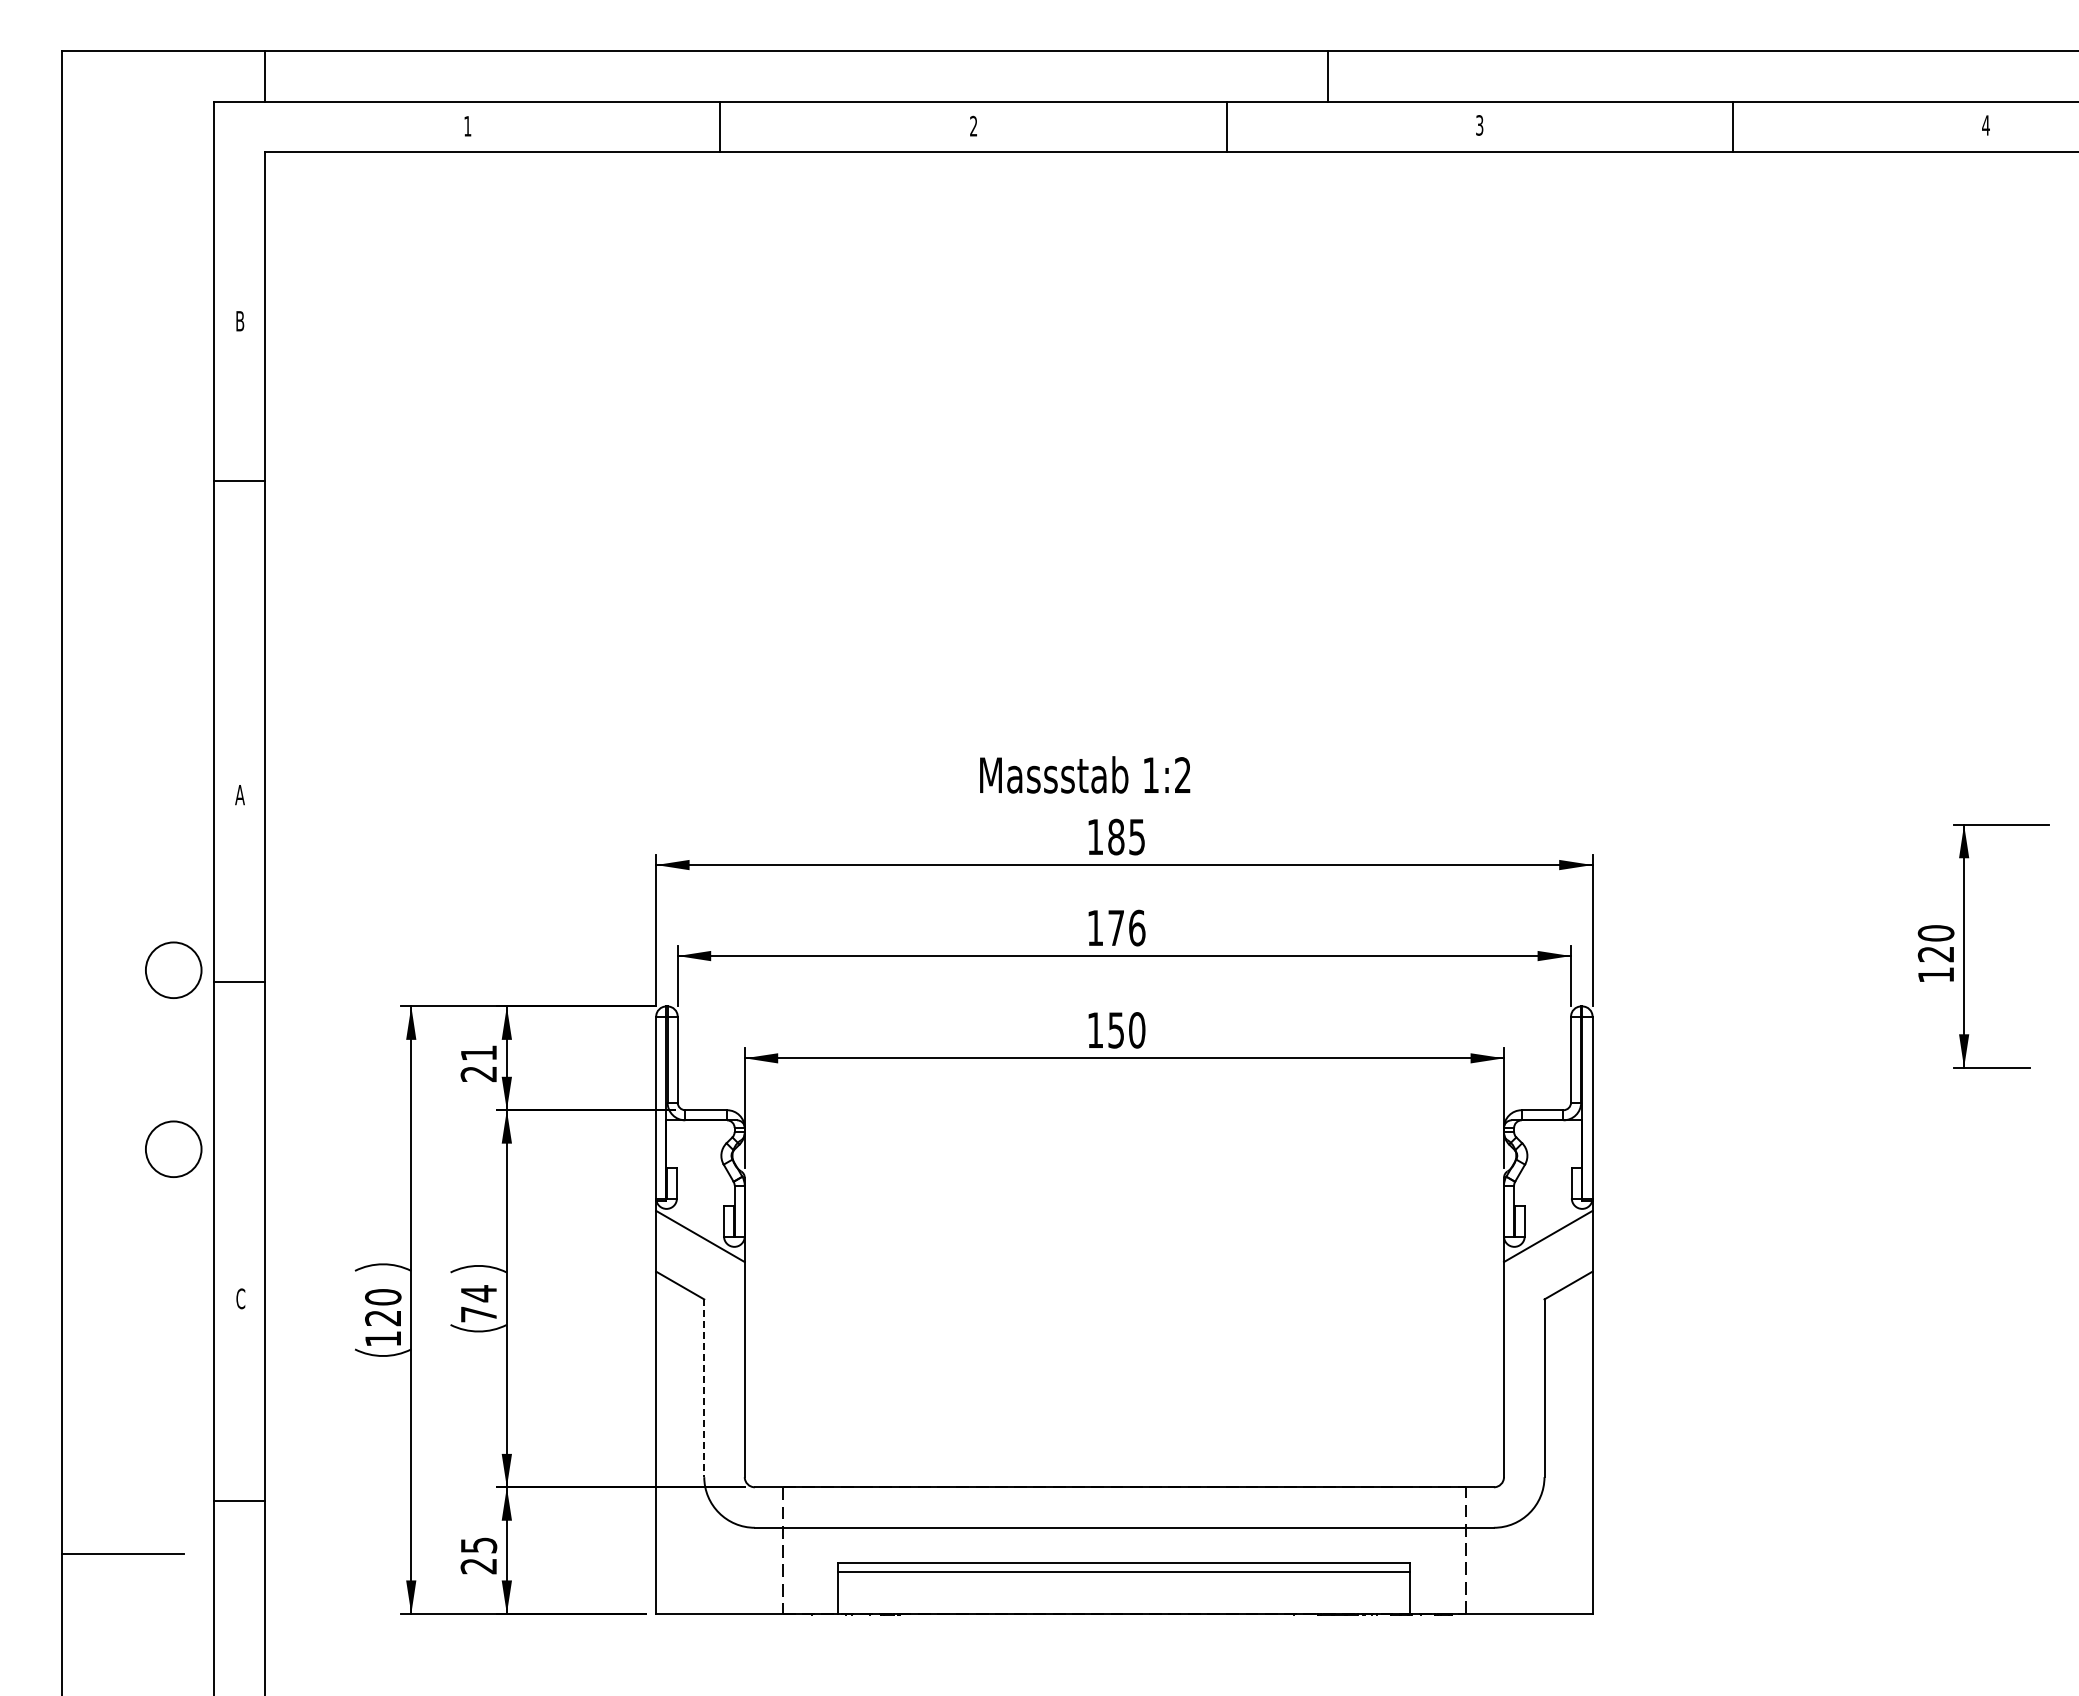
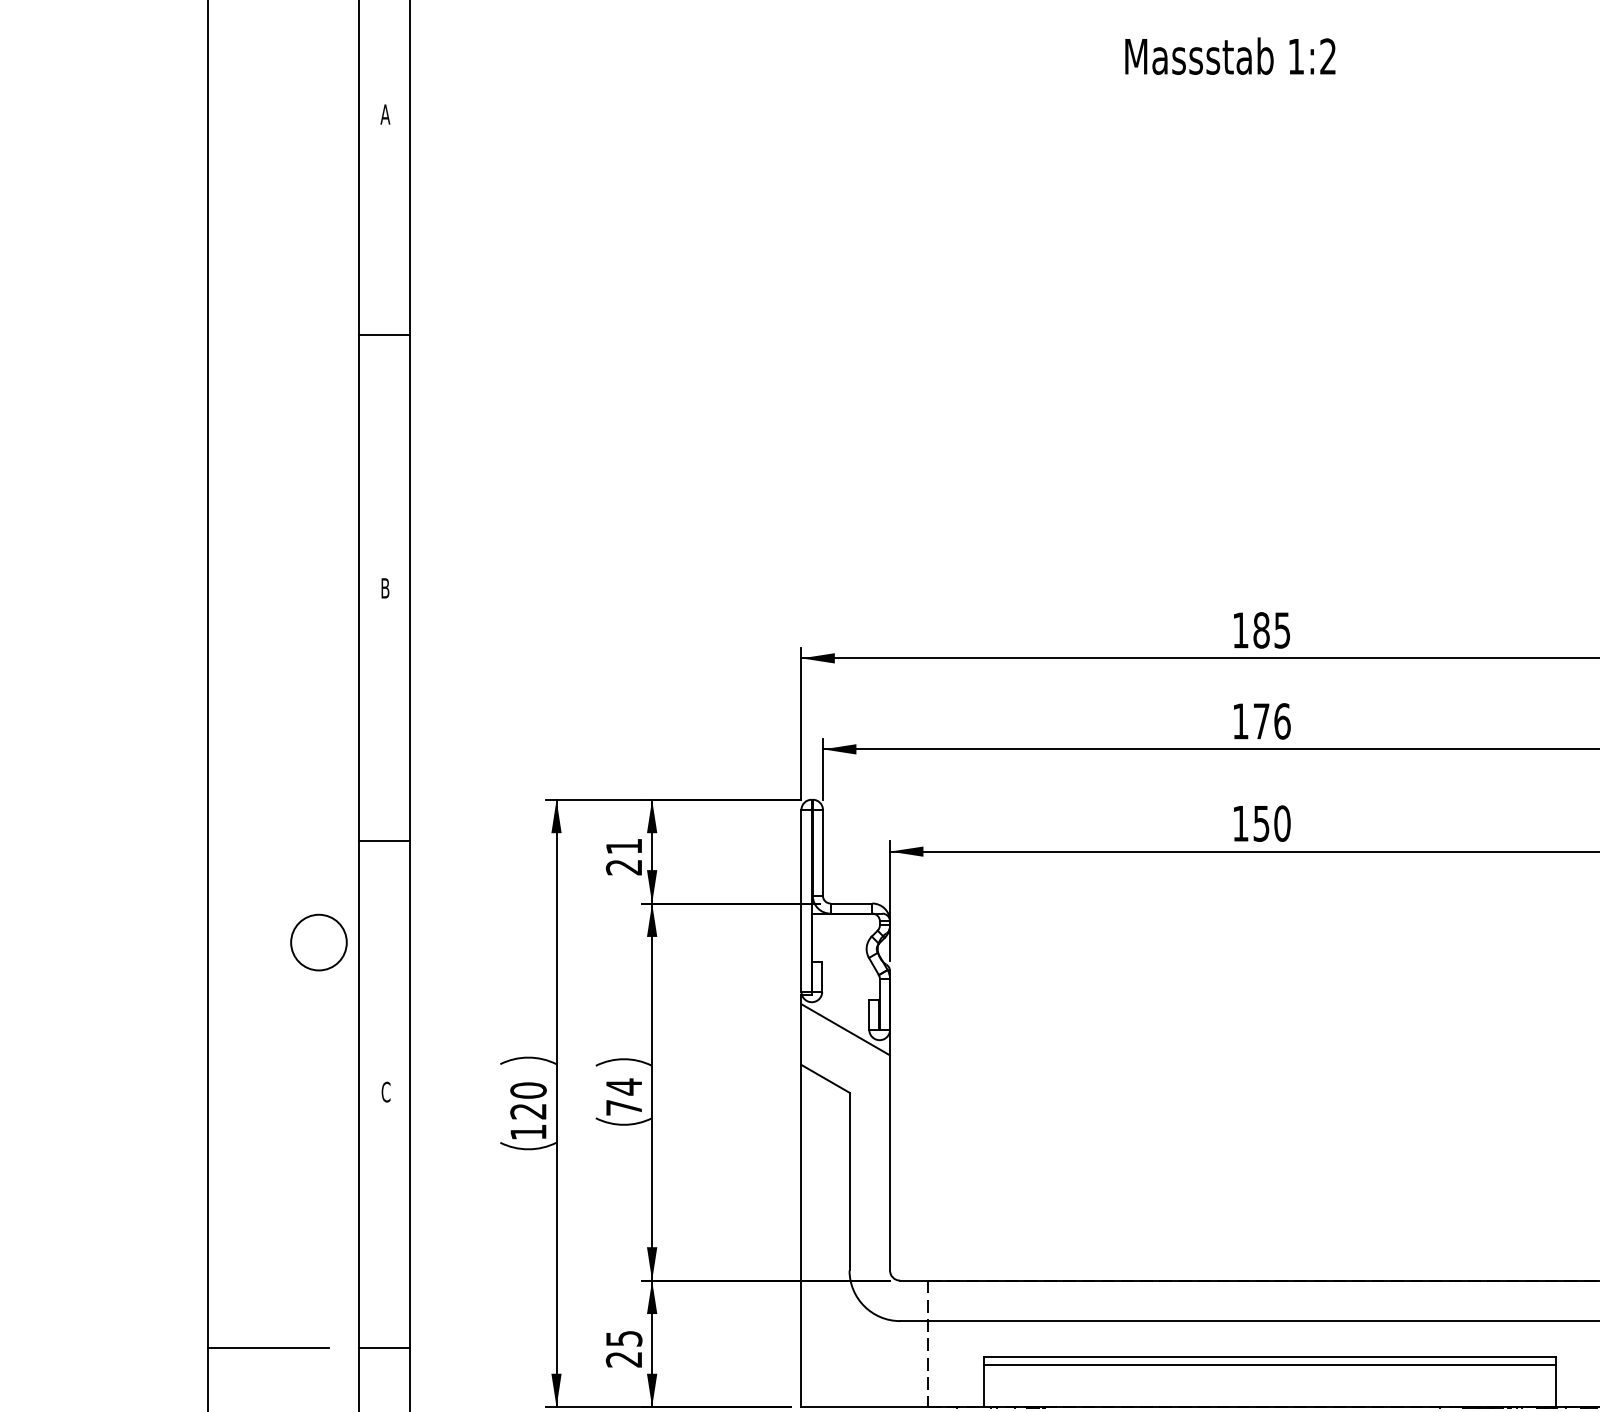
text: (239, 321) -> (384, 114), B -> A
line: (239, 480) -> (384, 334), moved
text: (1085, 774) -> (1230, 55), moved
text: (239, 795) -> (384, 588), A -> B
circle: (173, 969) -> (318, 762), removed
line: (239, 982) -> (384, 841), moved
line: (704, 1388) -> (849, 1181), dashed -> solid
line: (239, 1501) -> (384, 1347), moved

